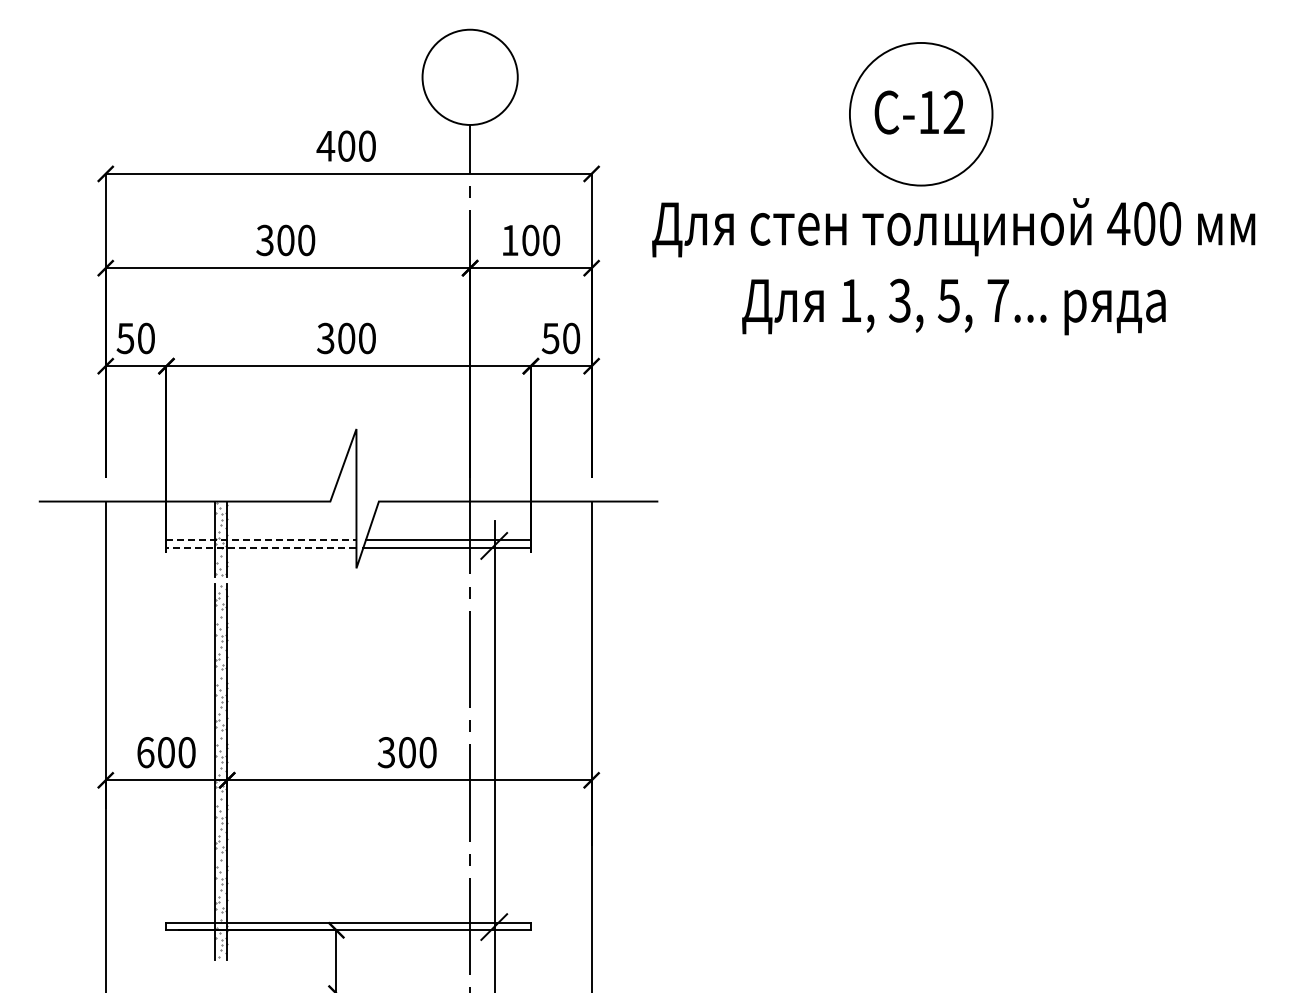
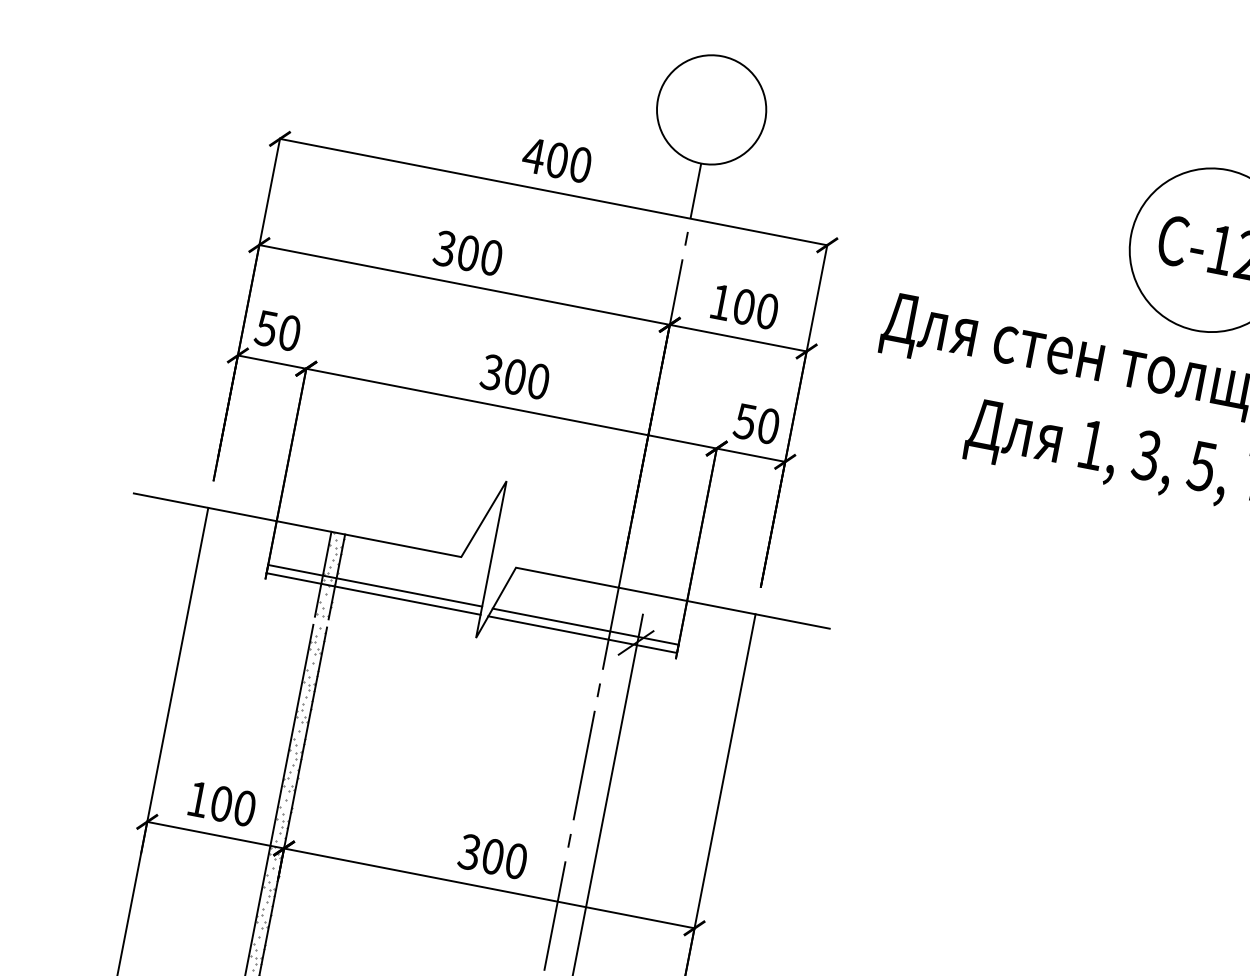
line: (261, 540) -> (375, 585), dashed -> solid
line: (261, 547) -> (373, 593), dashed -> solid
text: (145, 752) -> (198, 799), 600 -> 100

